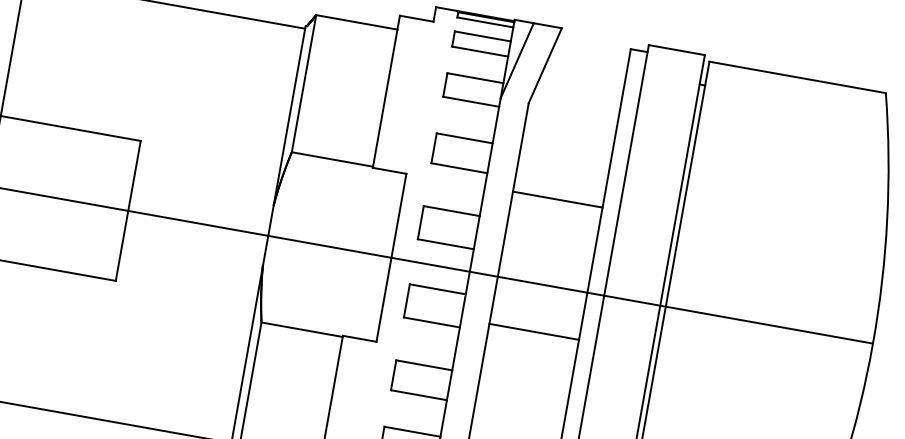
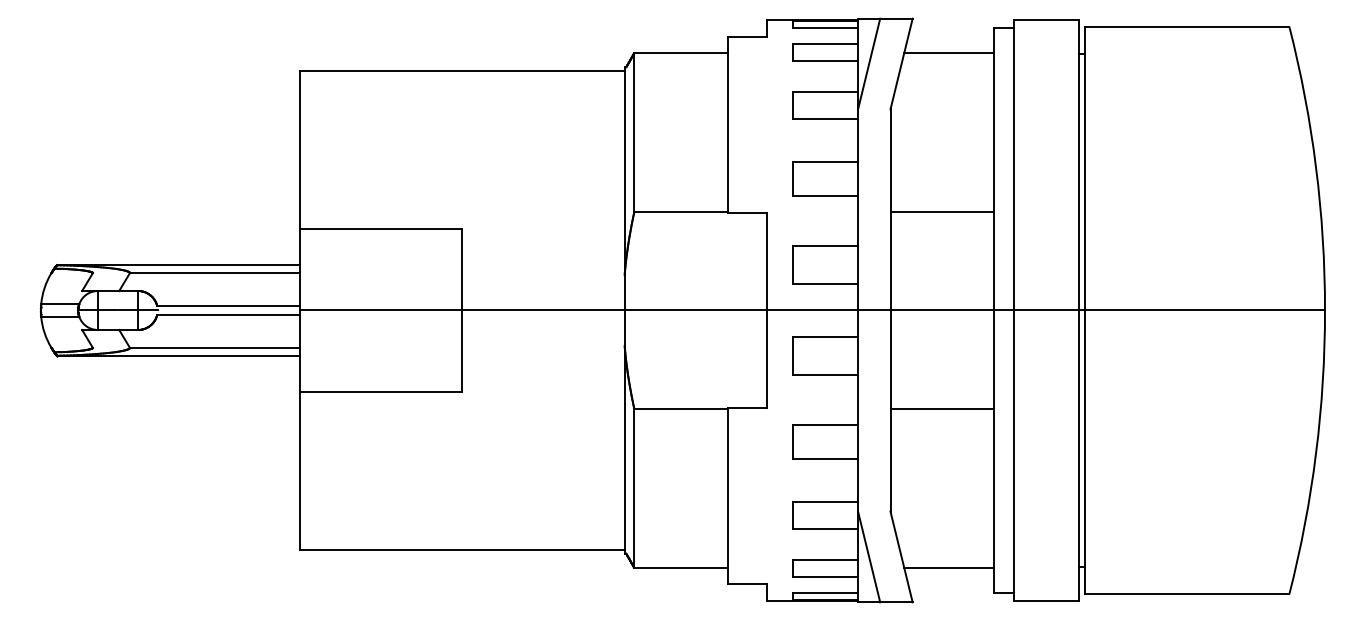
line: (588, 63) -> (949, 53), added
line: (534, 332) -> (942, 409), moved

